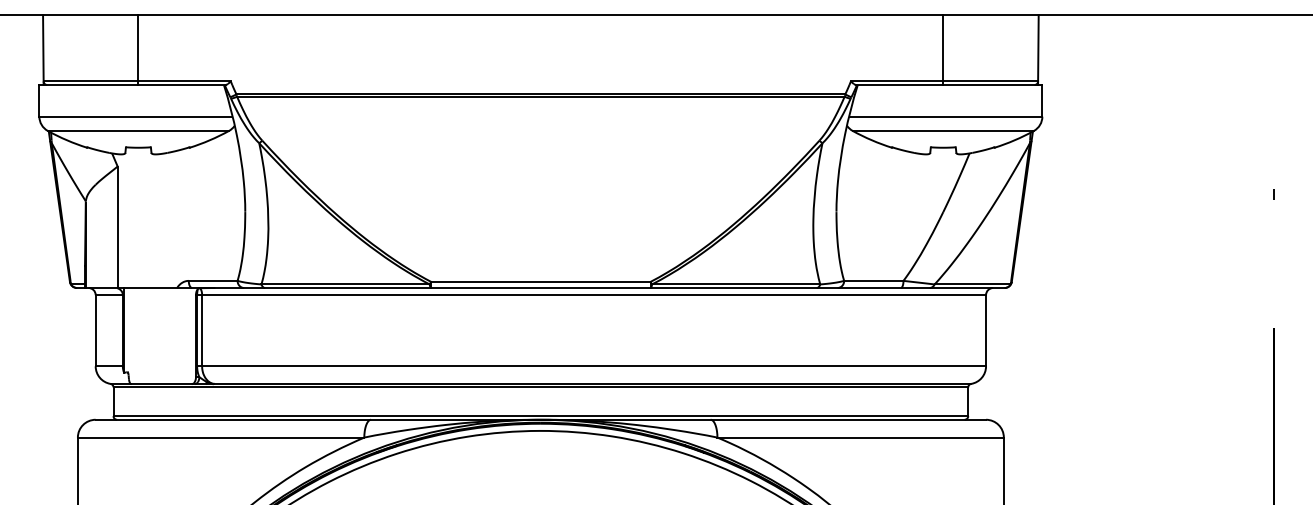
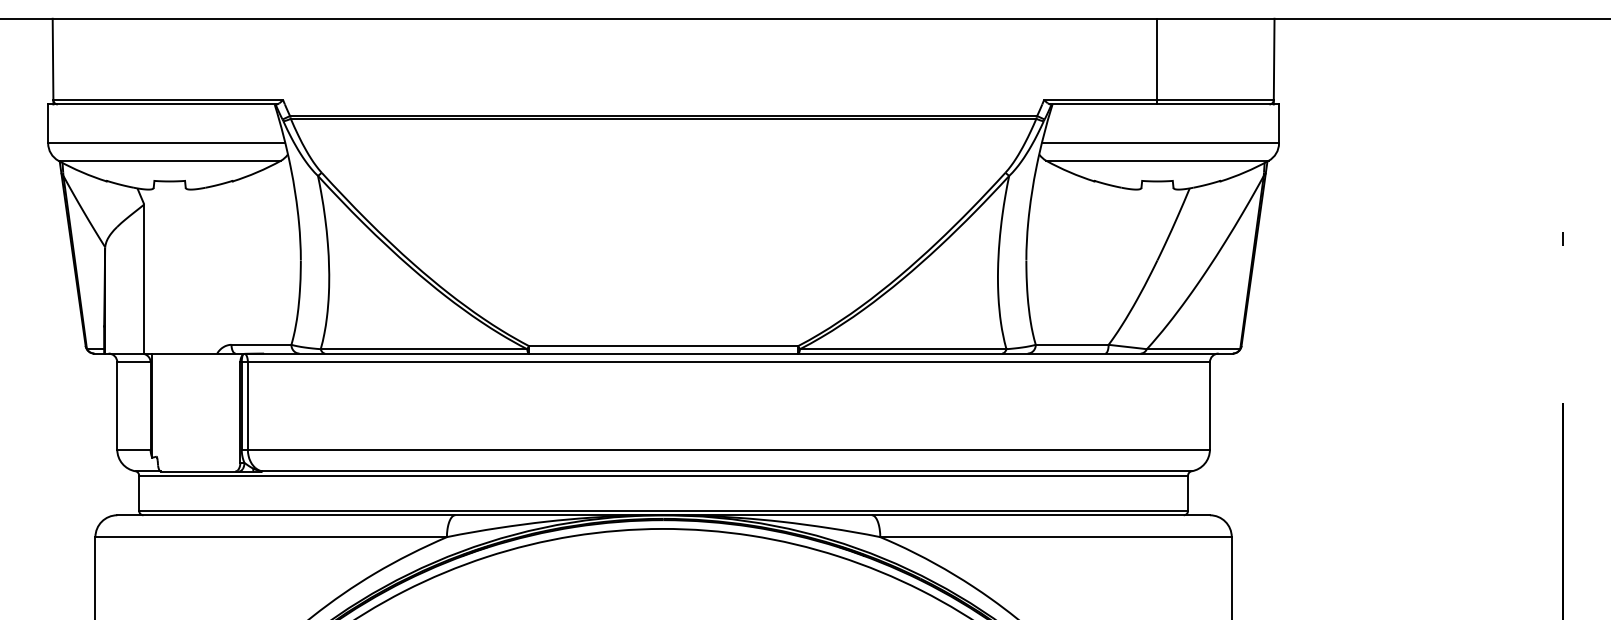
line: (138, 50) -> (169, 62), removed

